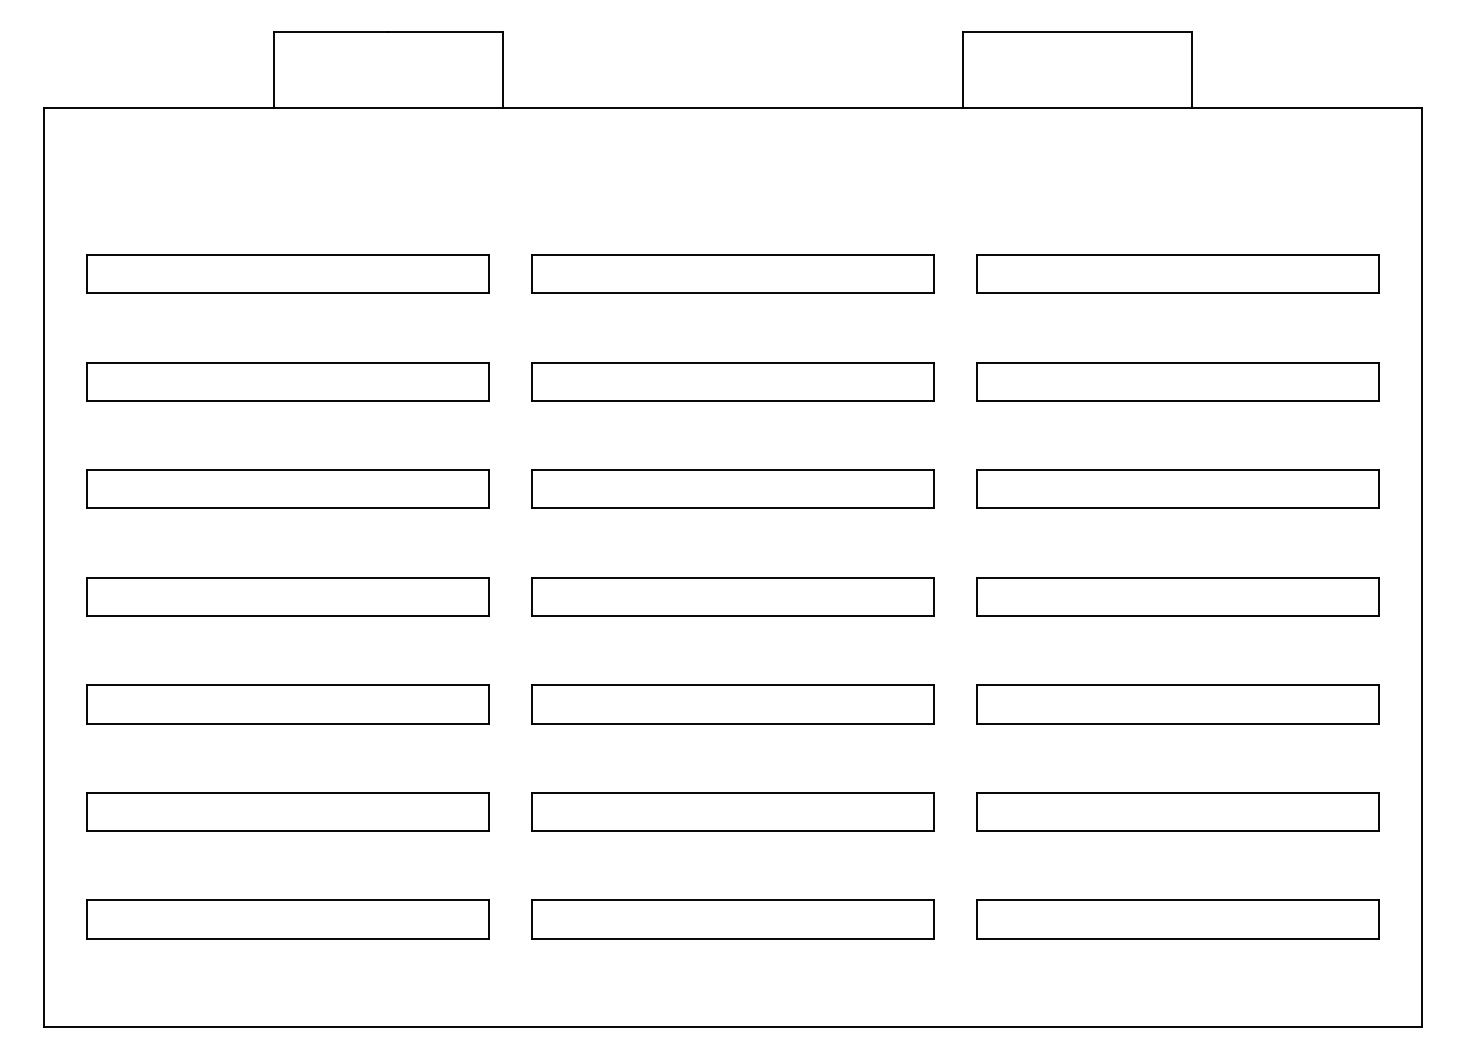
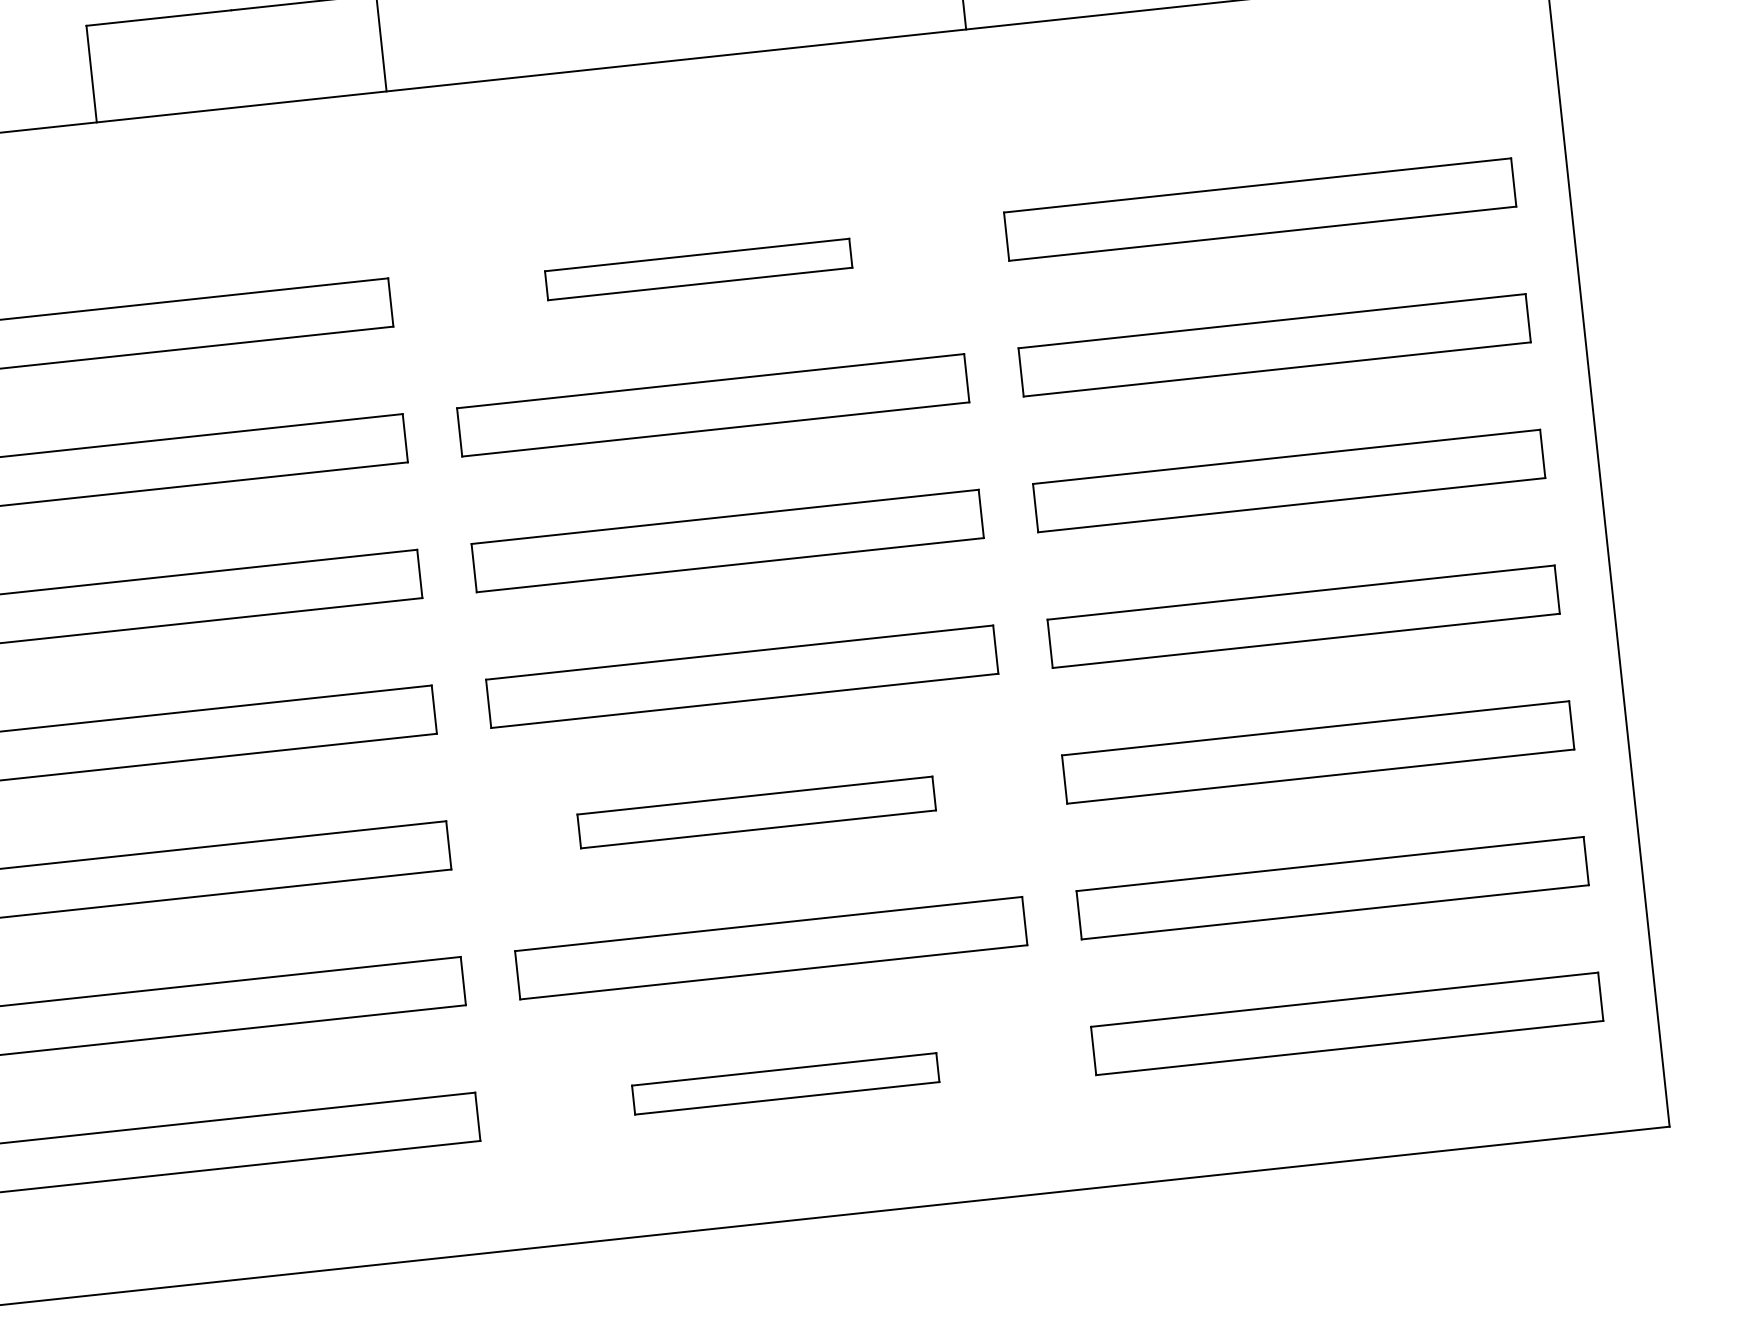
part: (732, 273) -> (698, 268), size x0.6
part: (732, 704) -> (756, 812), size x0.7
part: (732, 919) -> (785, 1083), size x0.6

